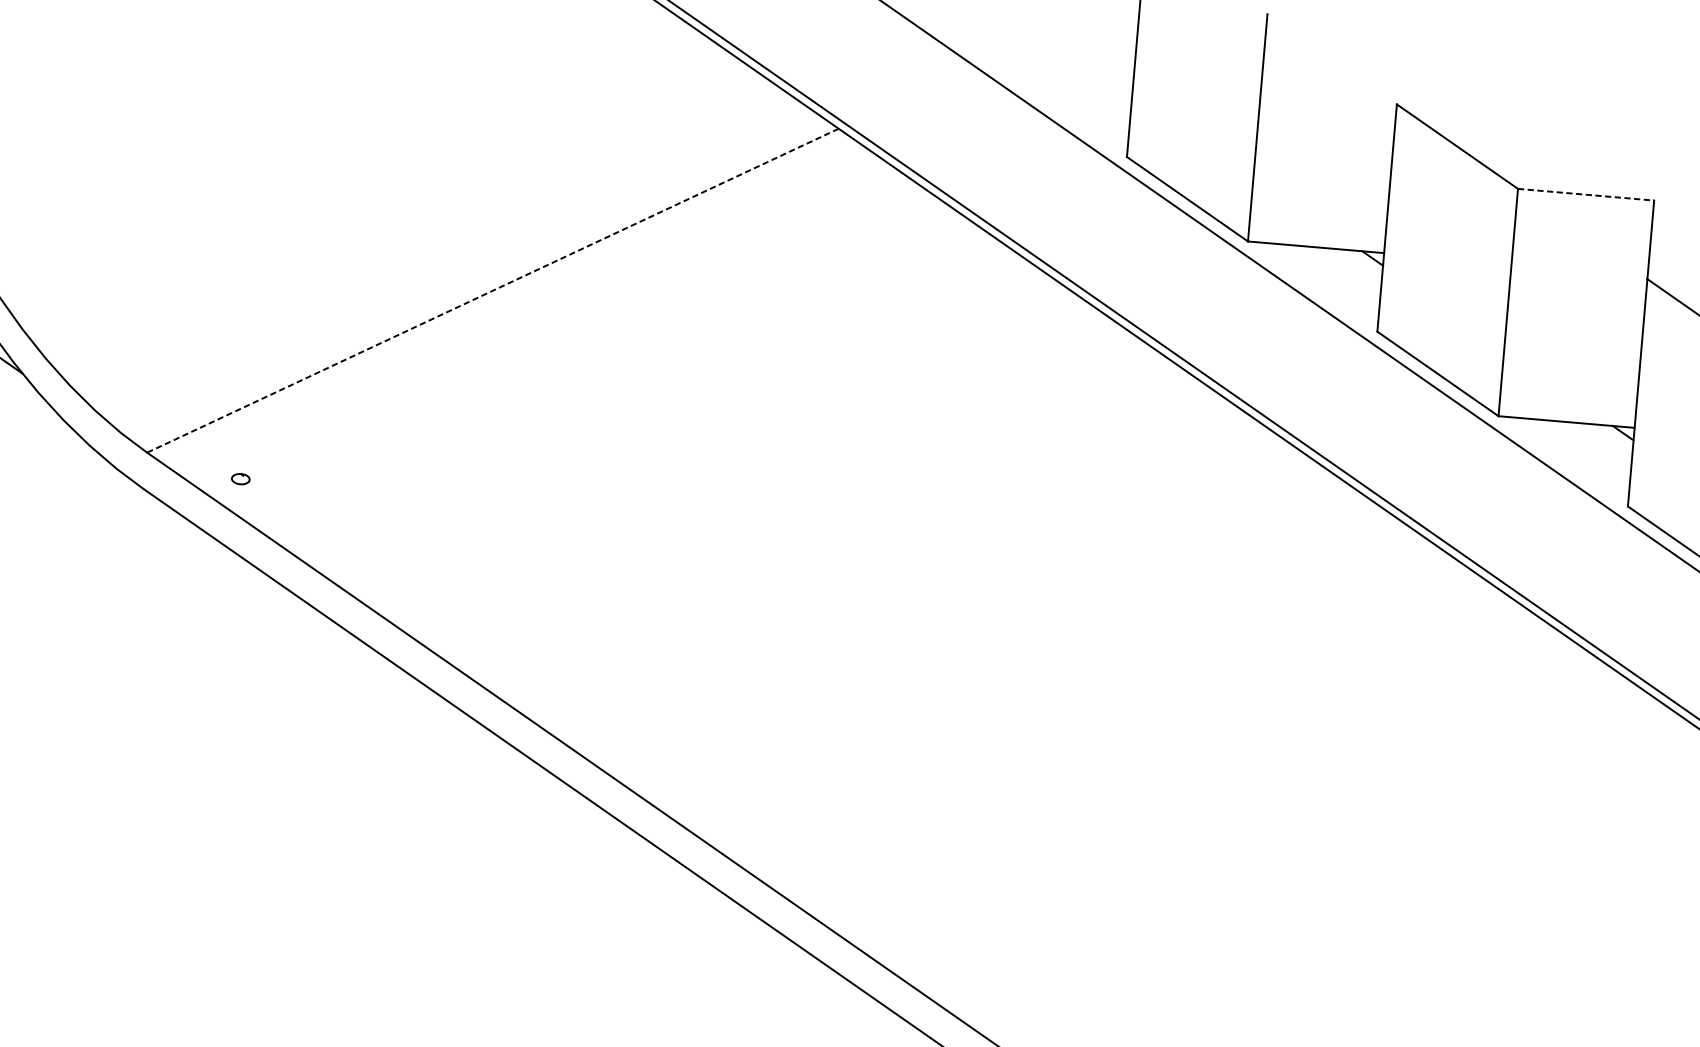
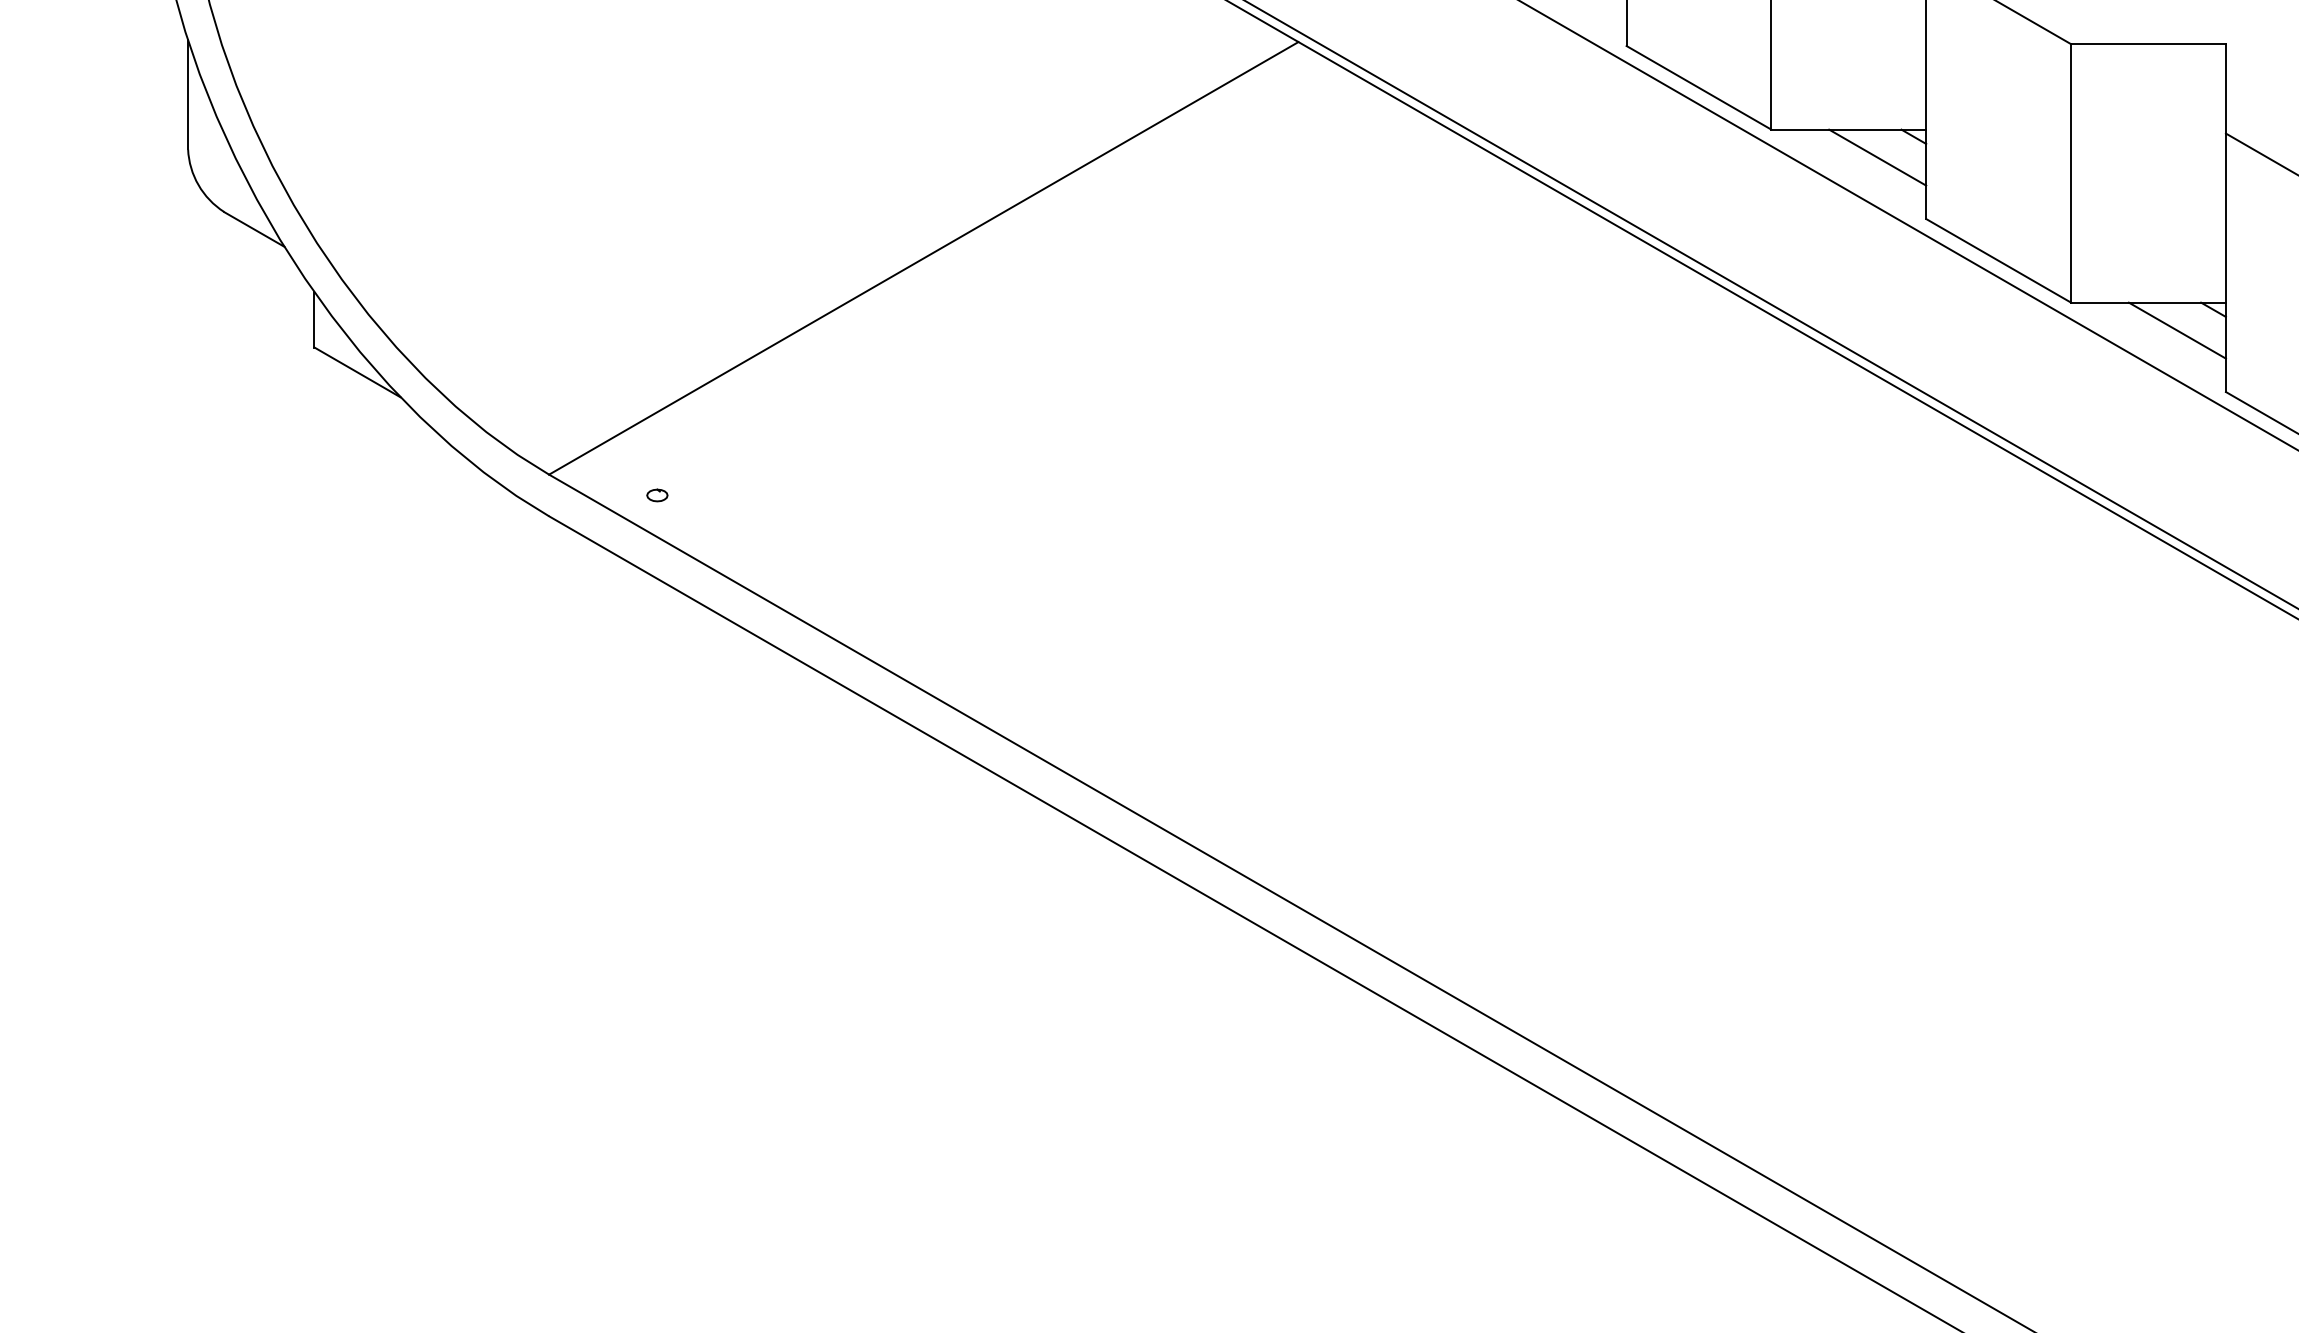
line: (1586, 195) -> (2149, 44), dashed -> solid
line: (1339, 273) -> (1877, 157), added
line: (492, 290) -> (923, 258), dashed -> solid
line: (1589, 448) -> (2176, 330), added

